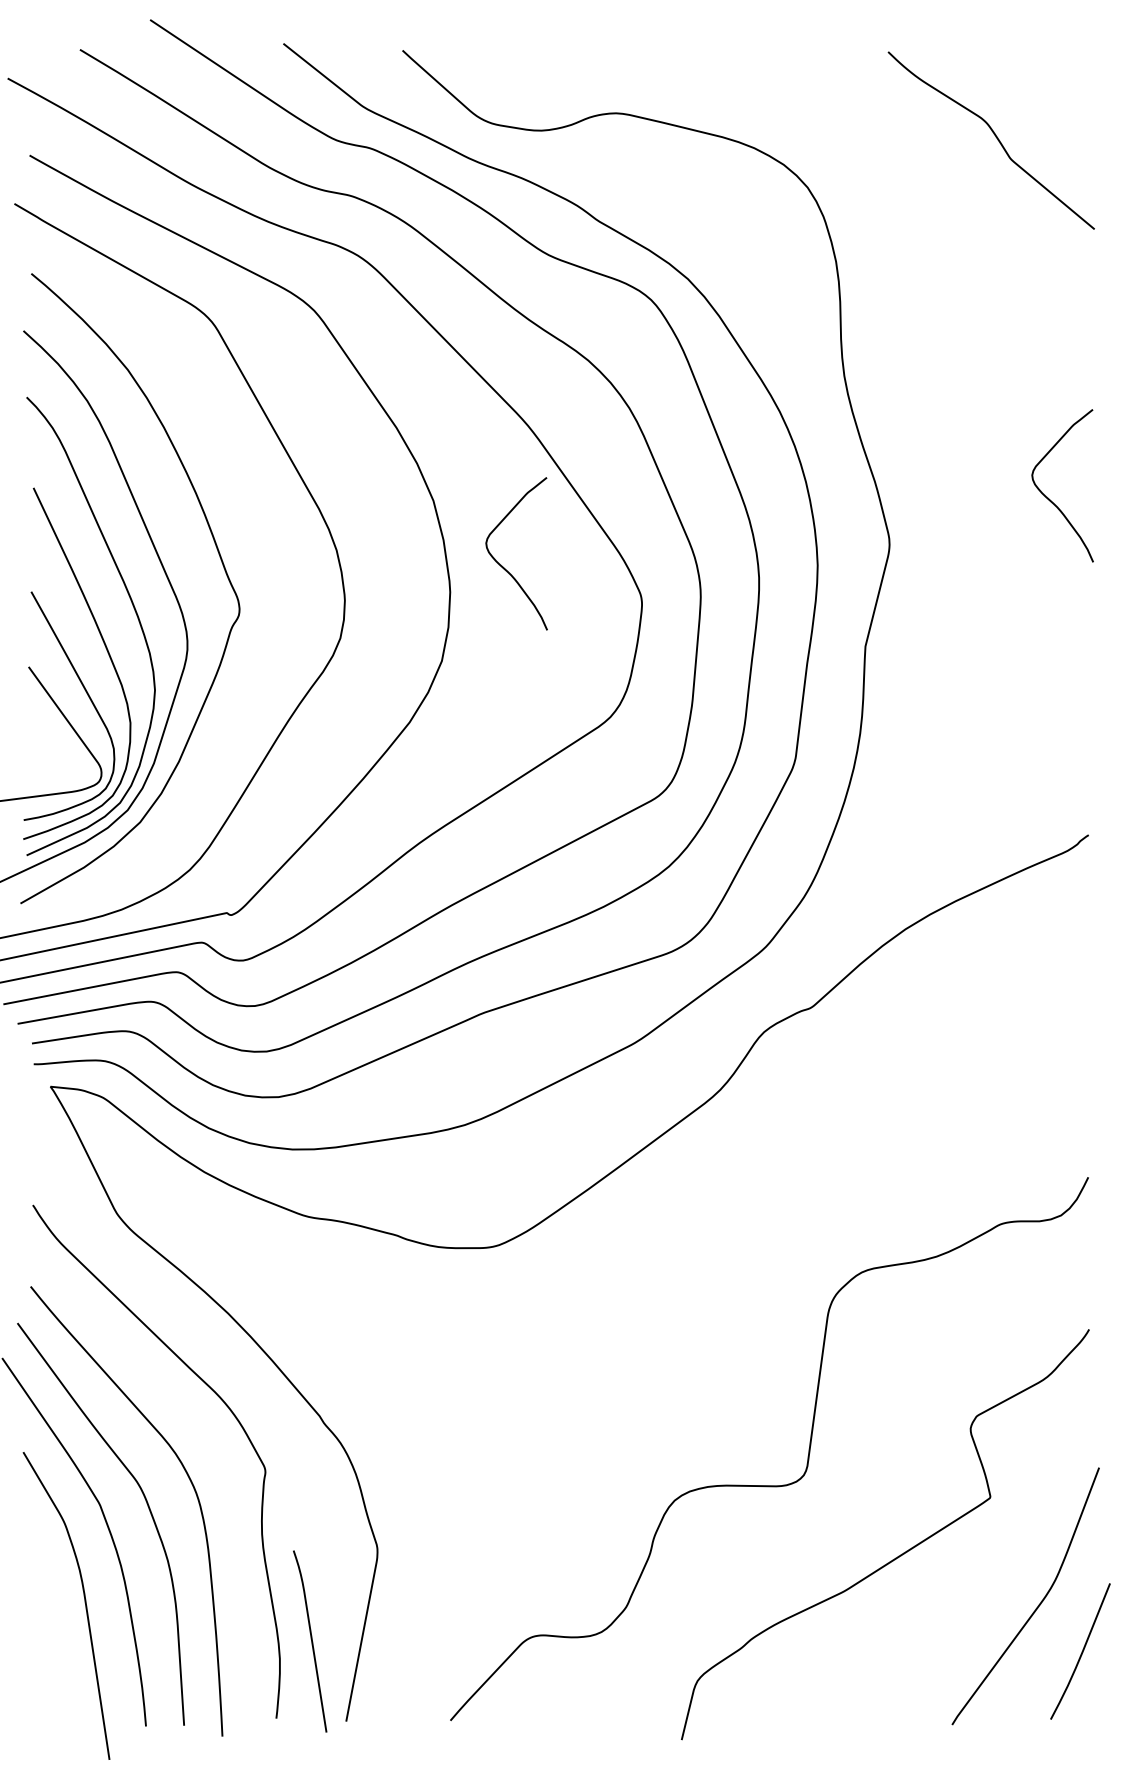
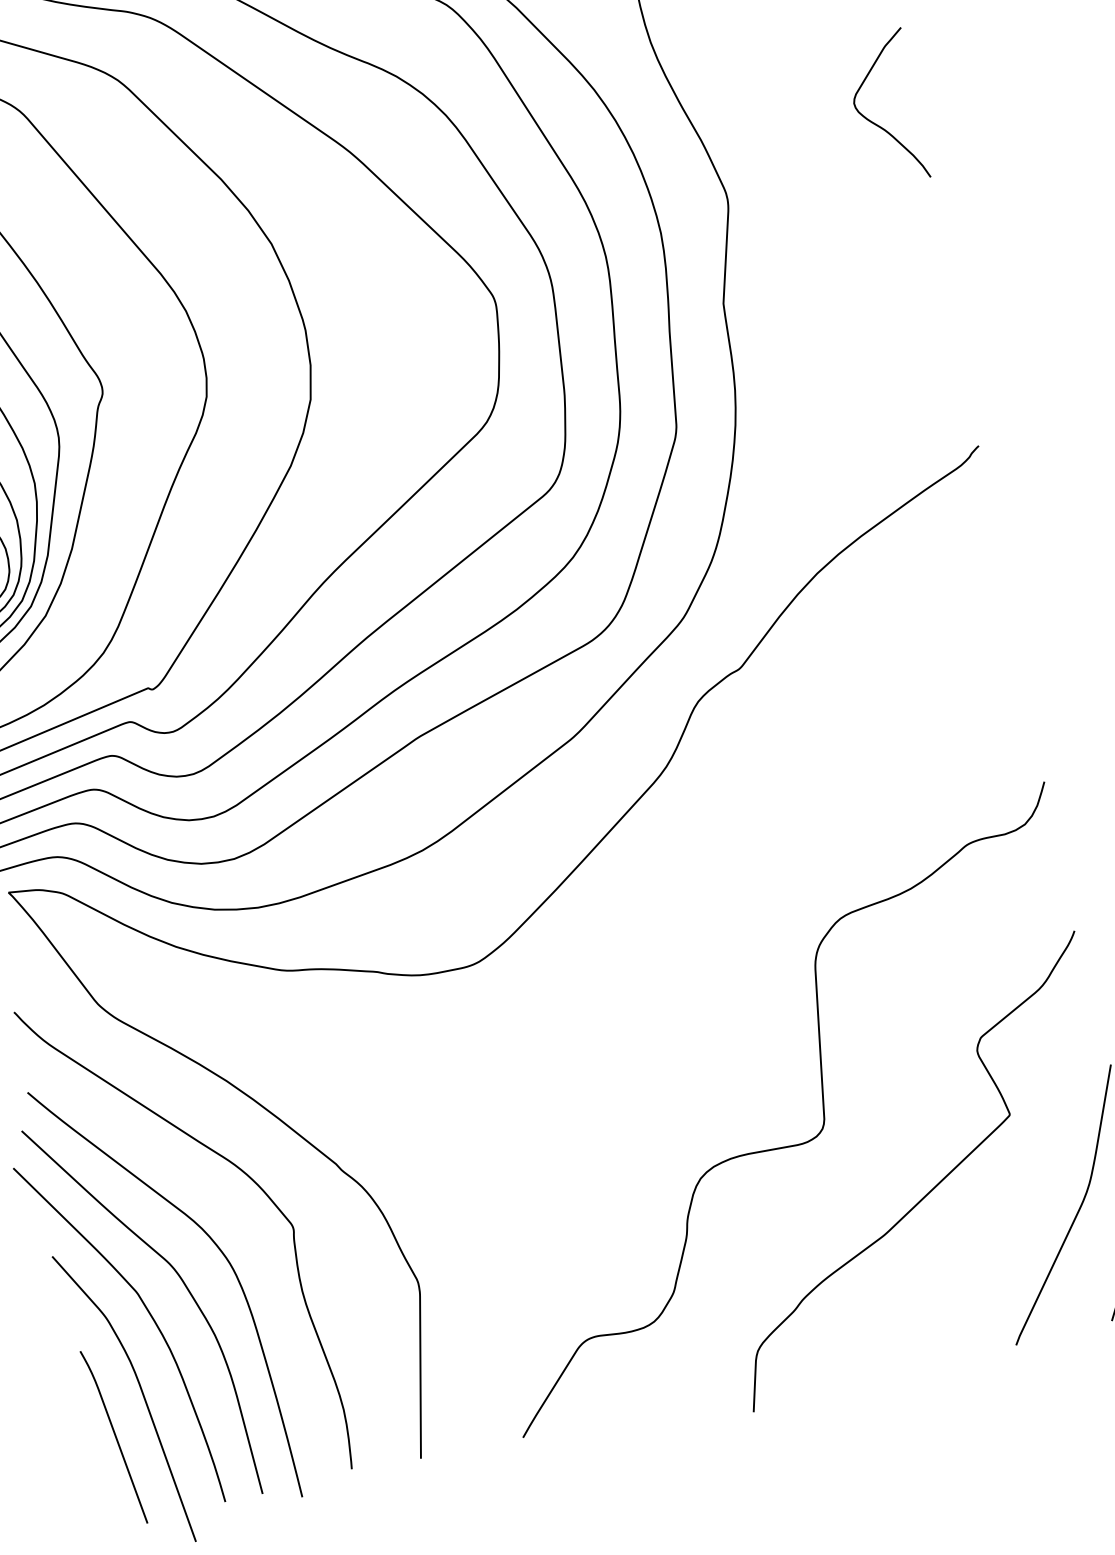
curve: (503, 566) -> (352, 294), removed
curve: (311, 1641) -> (115, 1437), moved

